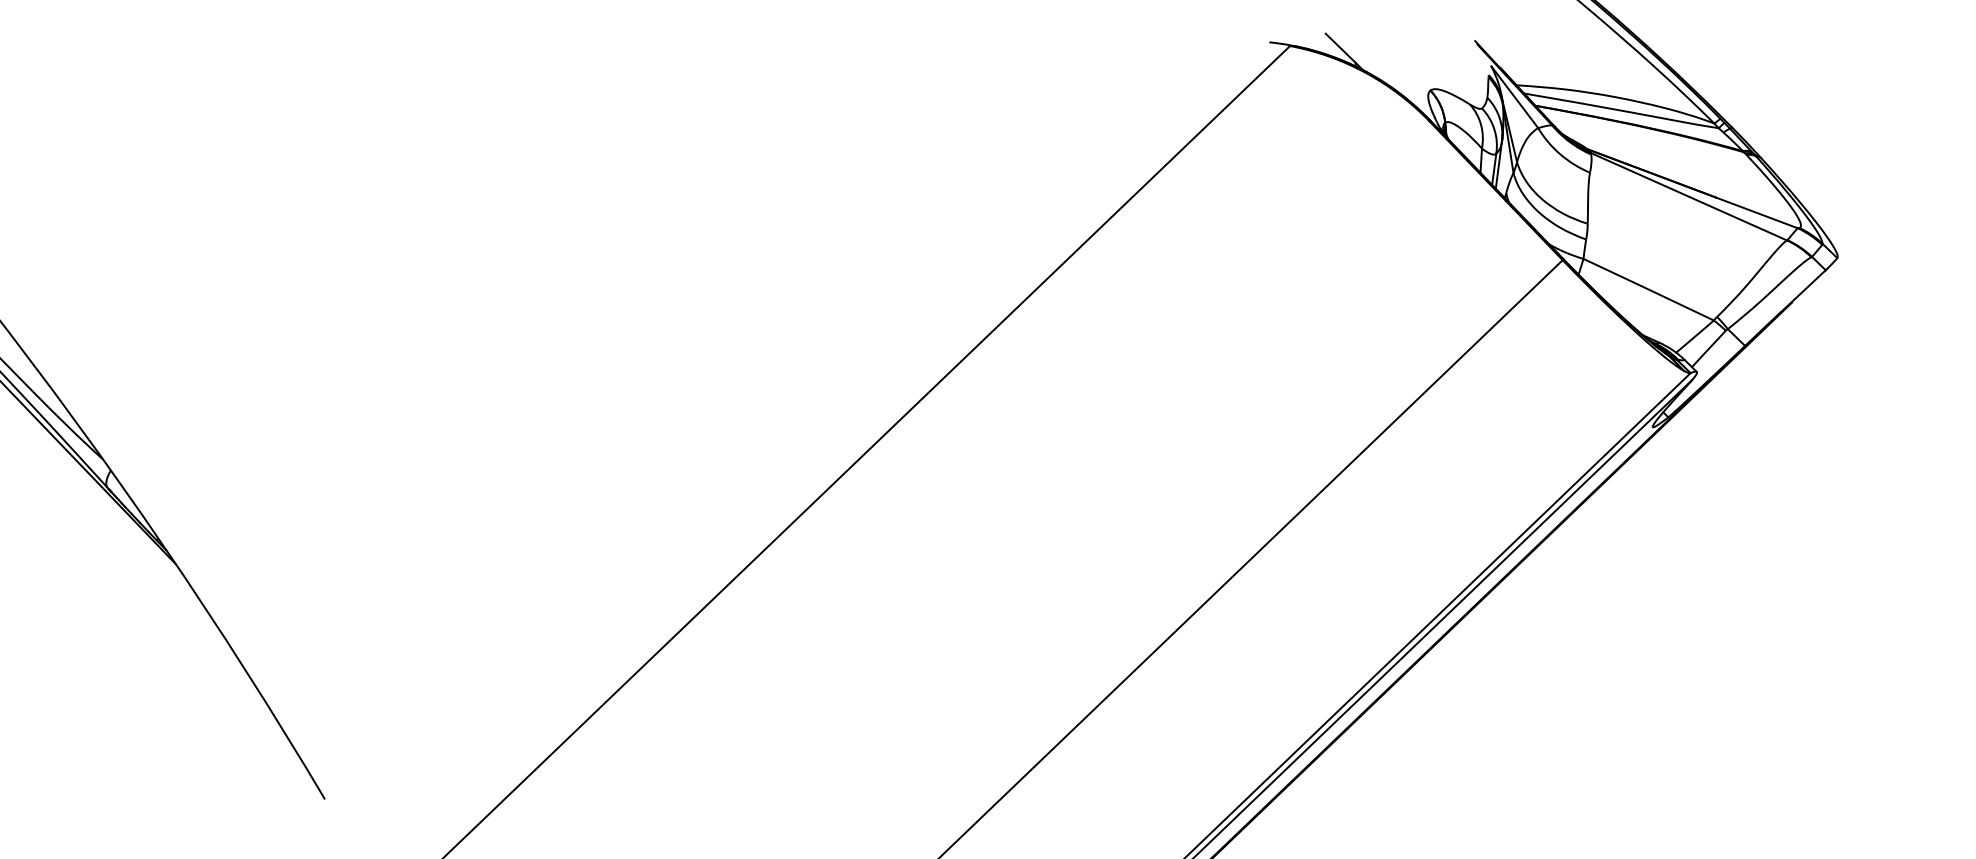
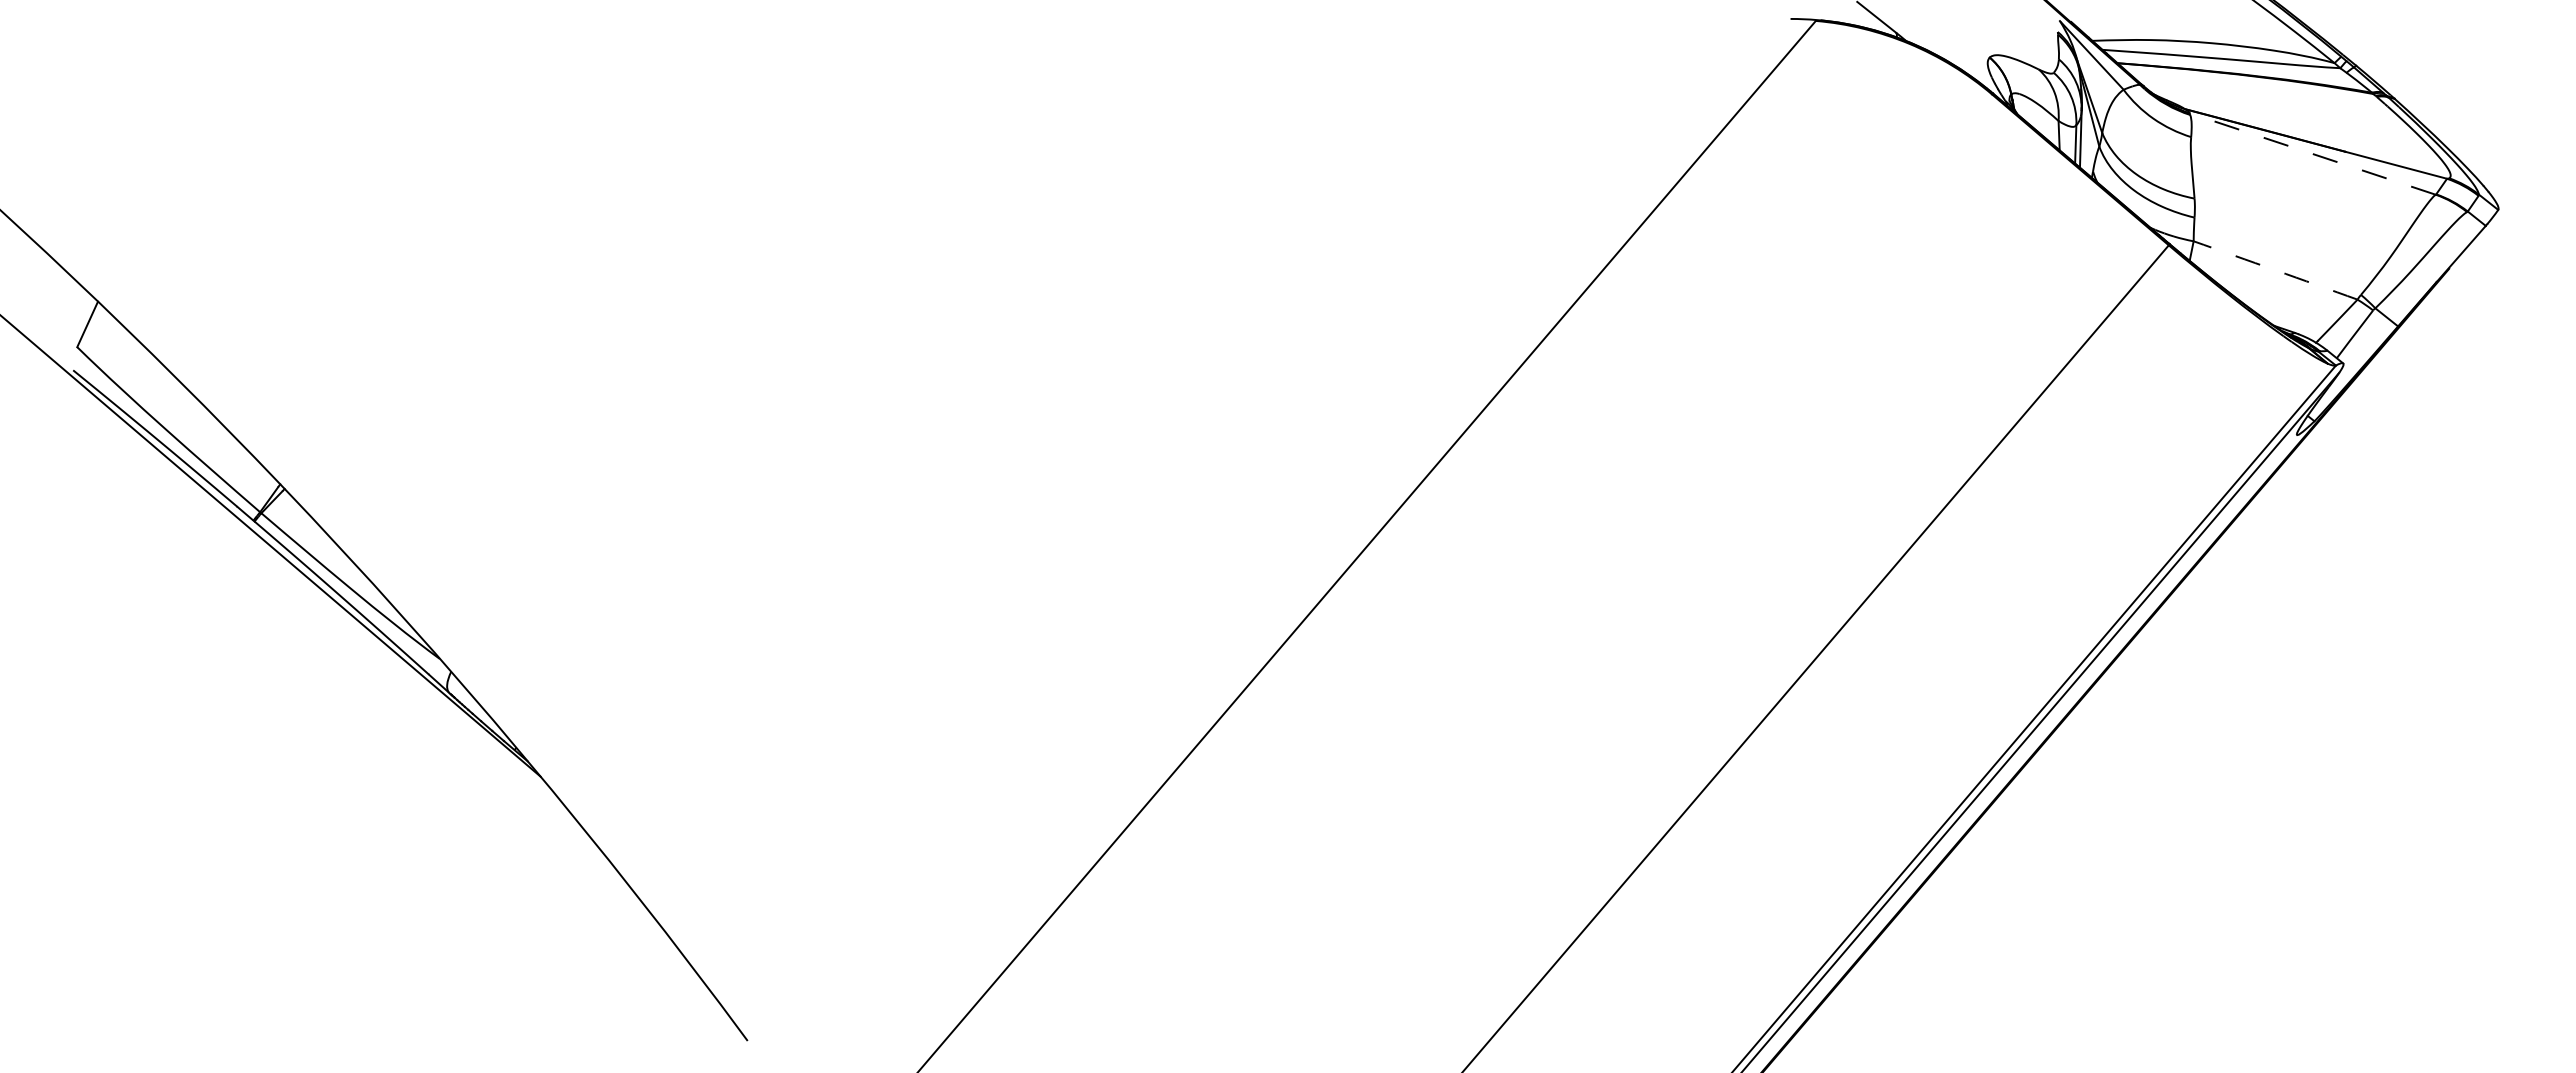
line: (1688, 196) -> (2312, 153), solid -> dashed
arc: (1648, 289) -> (2275, 270), solid -> dashed

